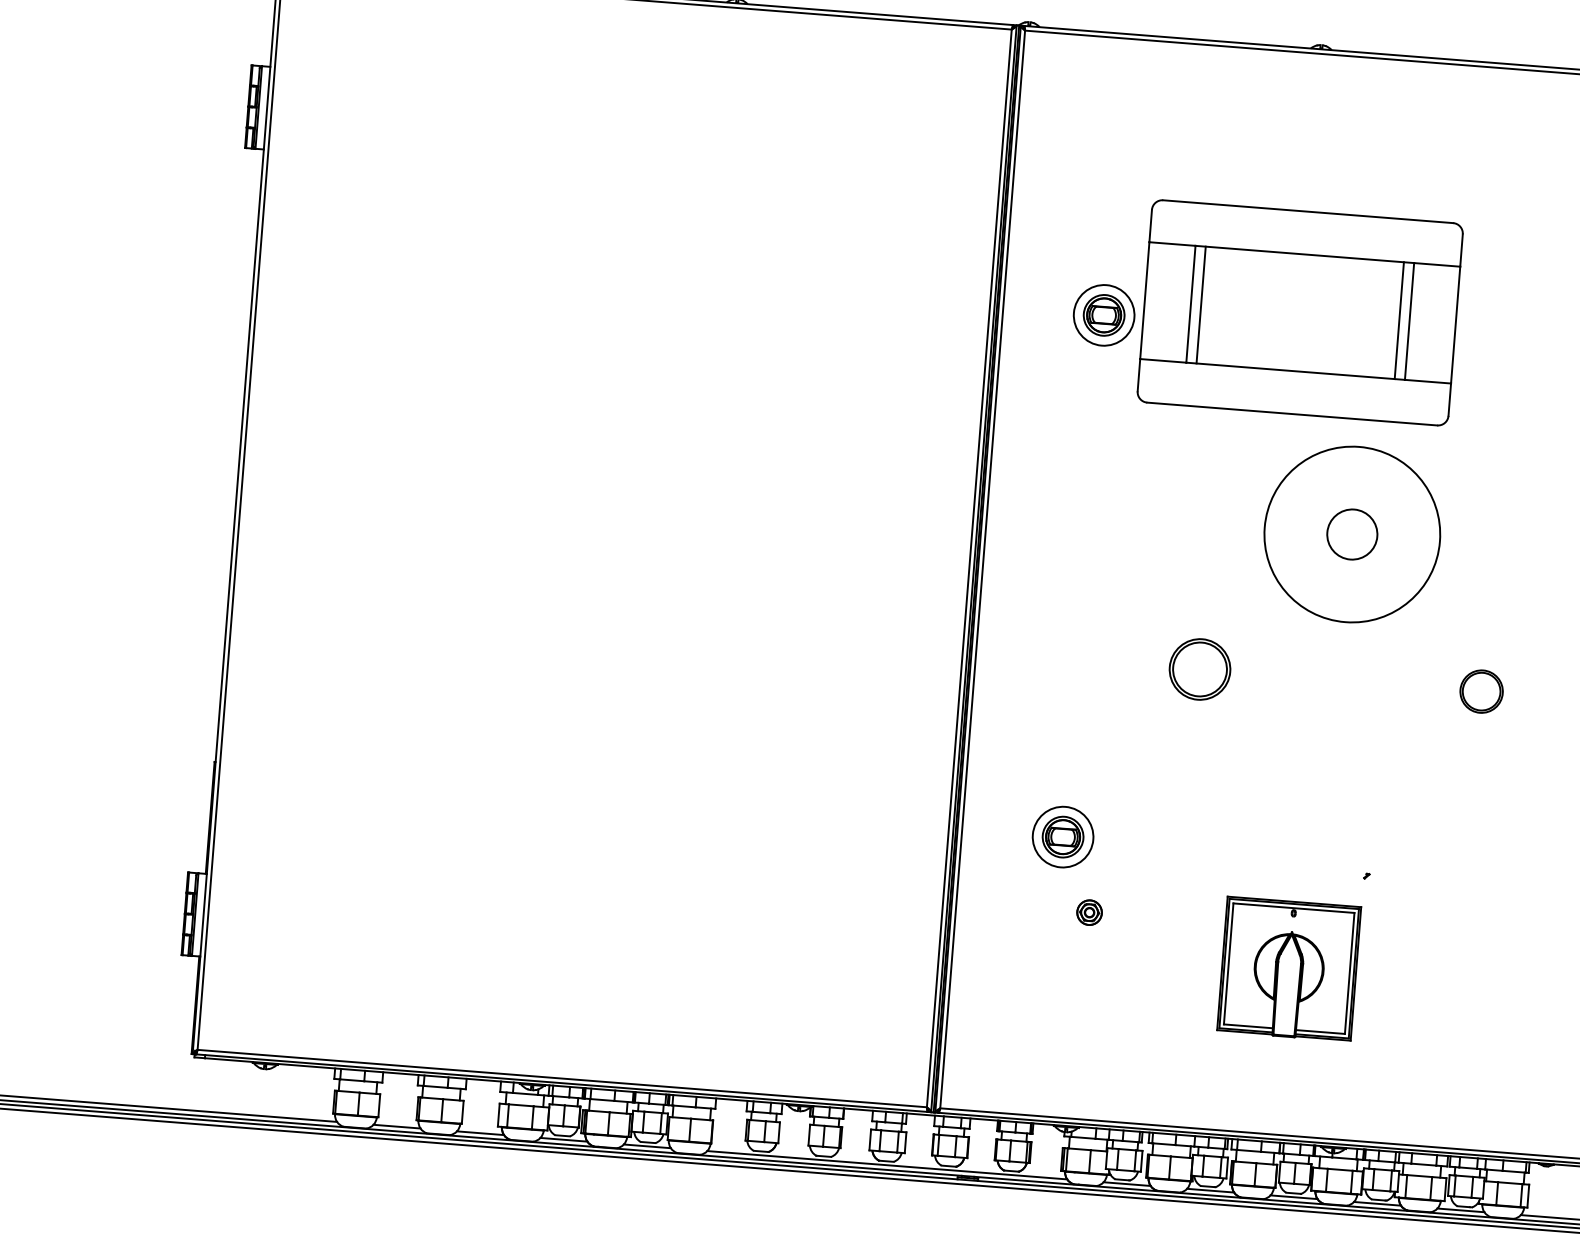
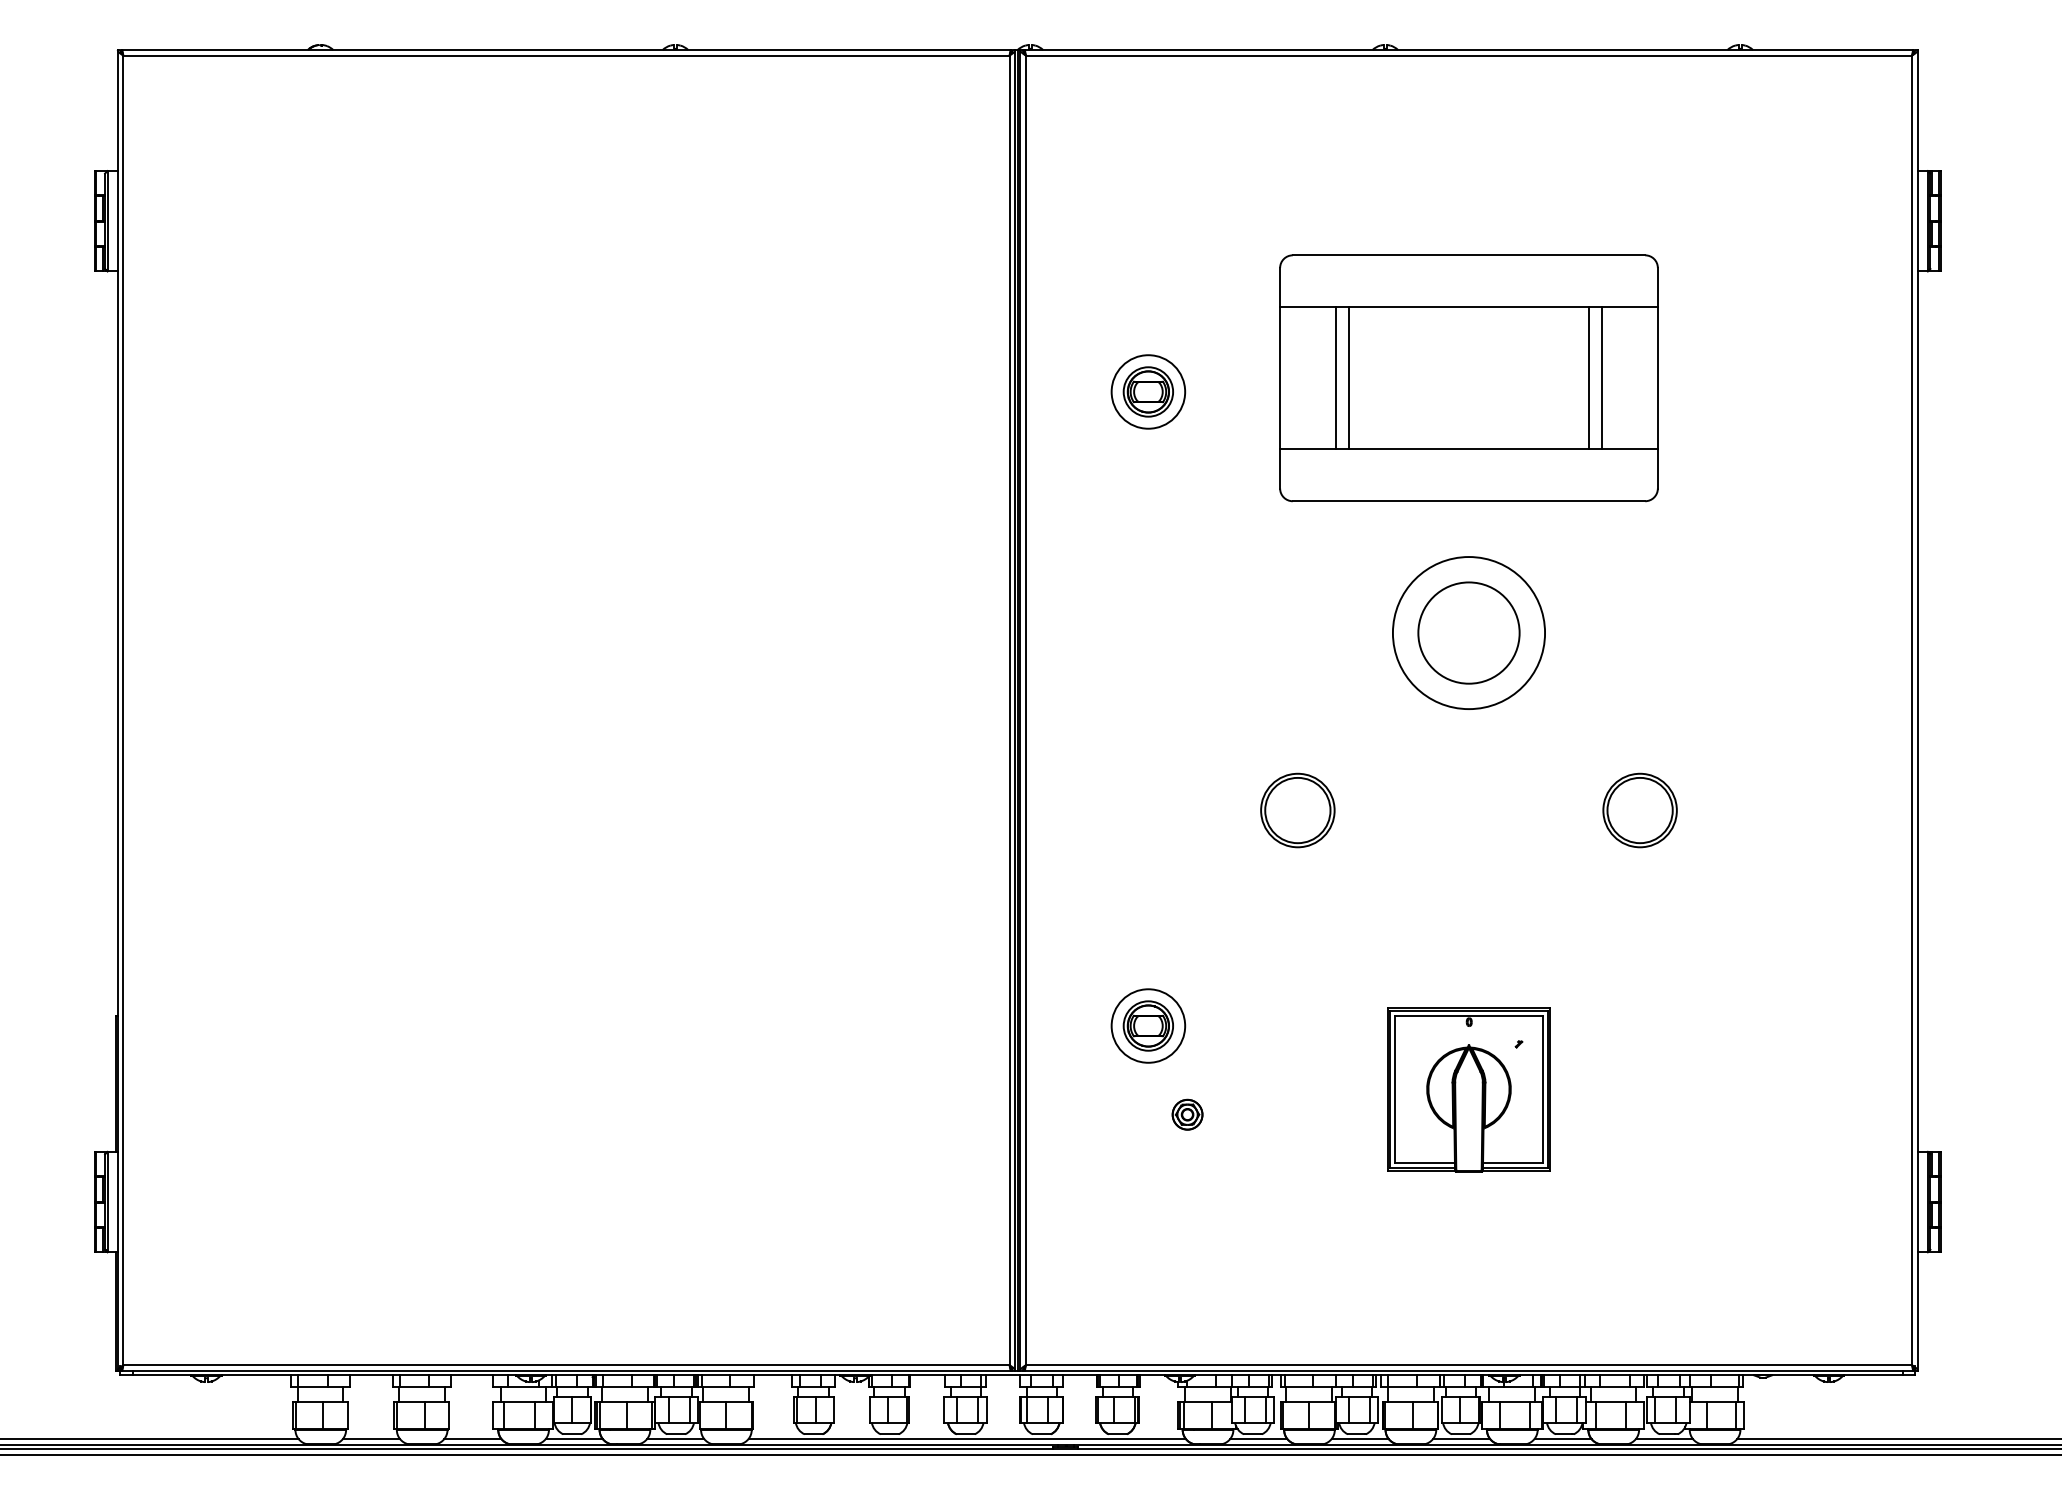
part: (1299, 313) -> (1468, 378), moved
circle: (1351, 534) -> (1468, 632), size x1.67
circle: (1351, 534) -> (1468, 633), size x0.71
part: (1481, 691) -> (1639, 810), size x1.43
part: (1288, 968) -> (1468, 1089), moved

